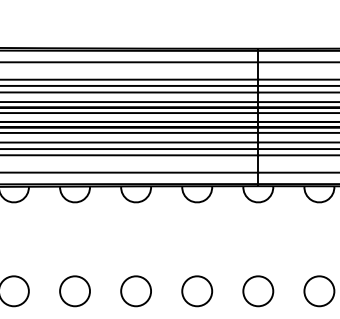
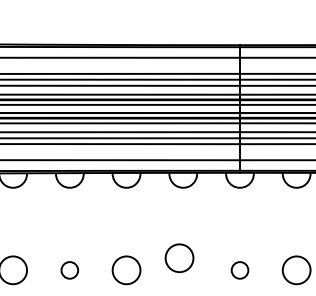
circle: (74, 291) -> (69, 270), size x0.6
circle: (197, 291) -> (179, 258), moved
circle: (258, 291) -> (240, 270), size x0.6

